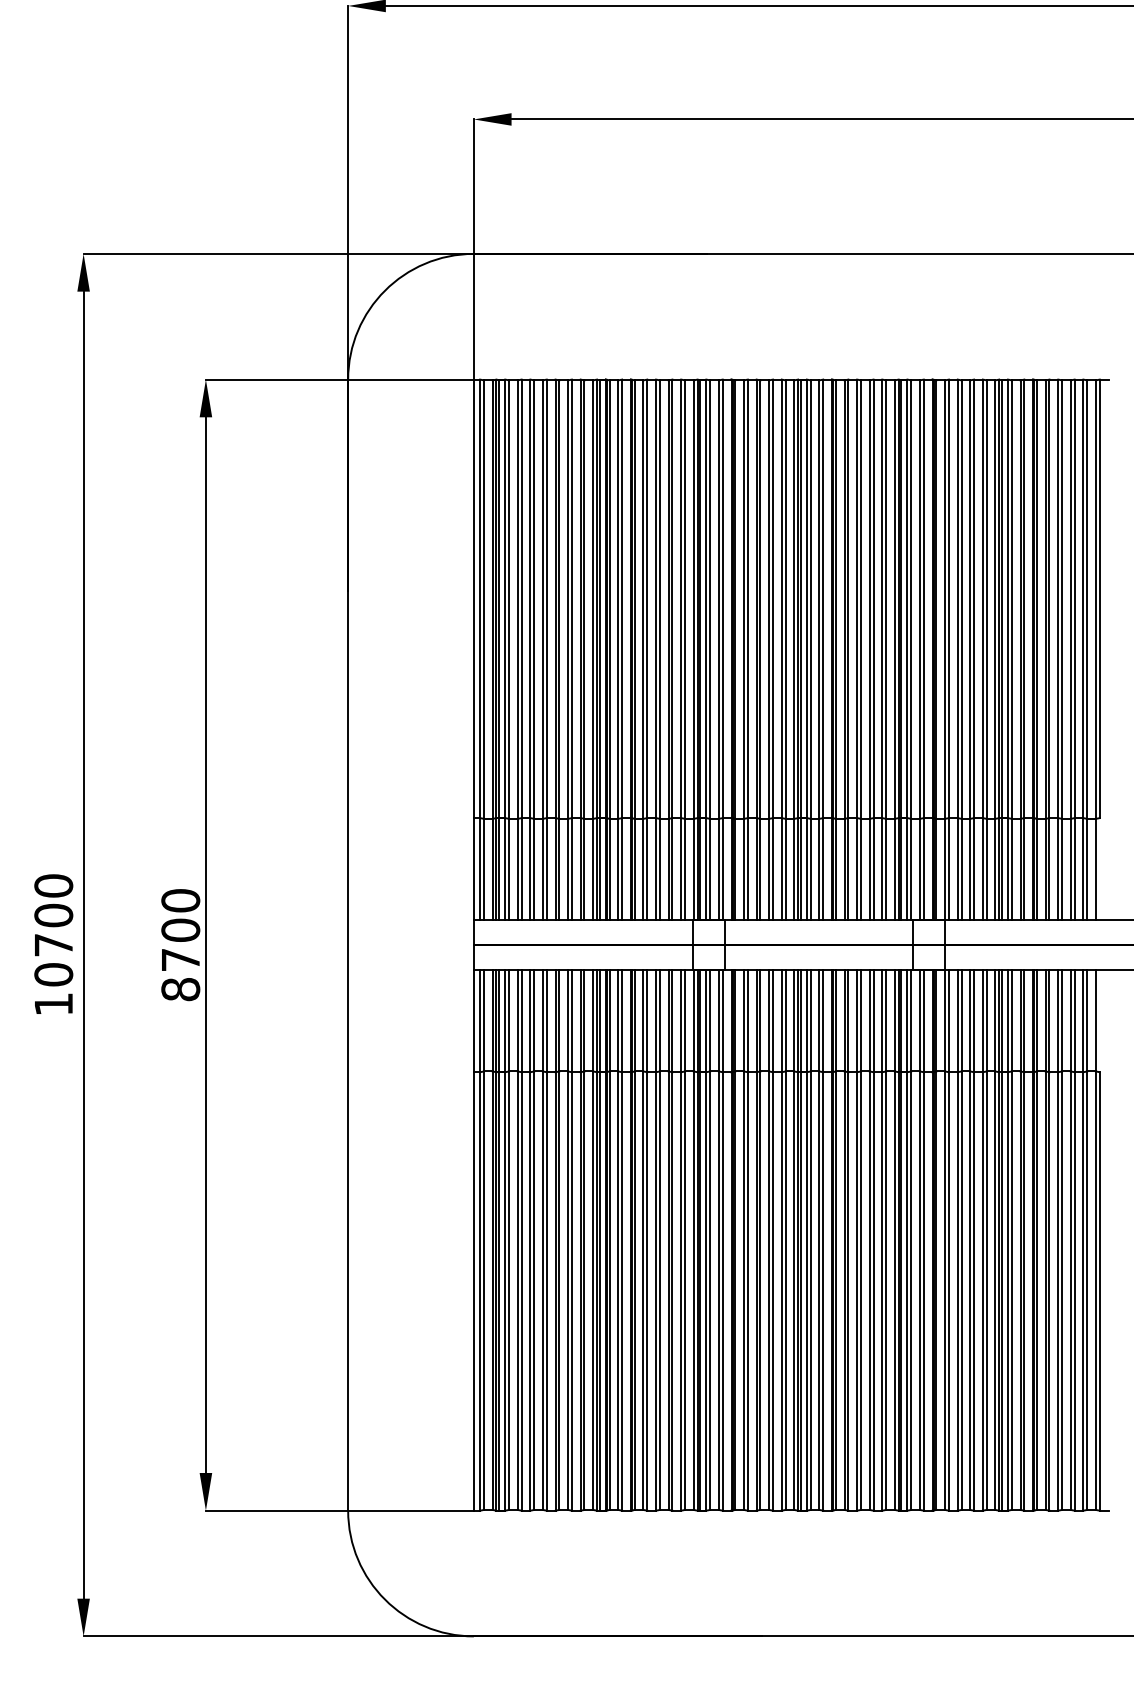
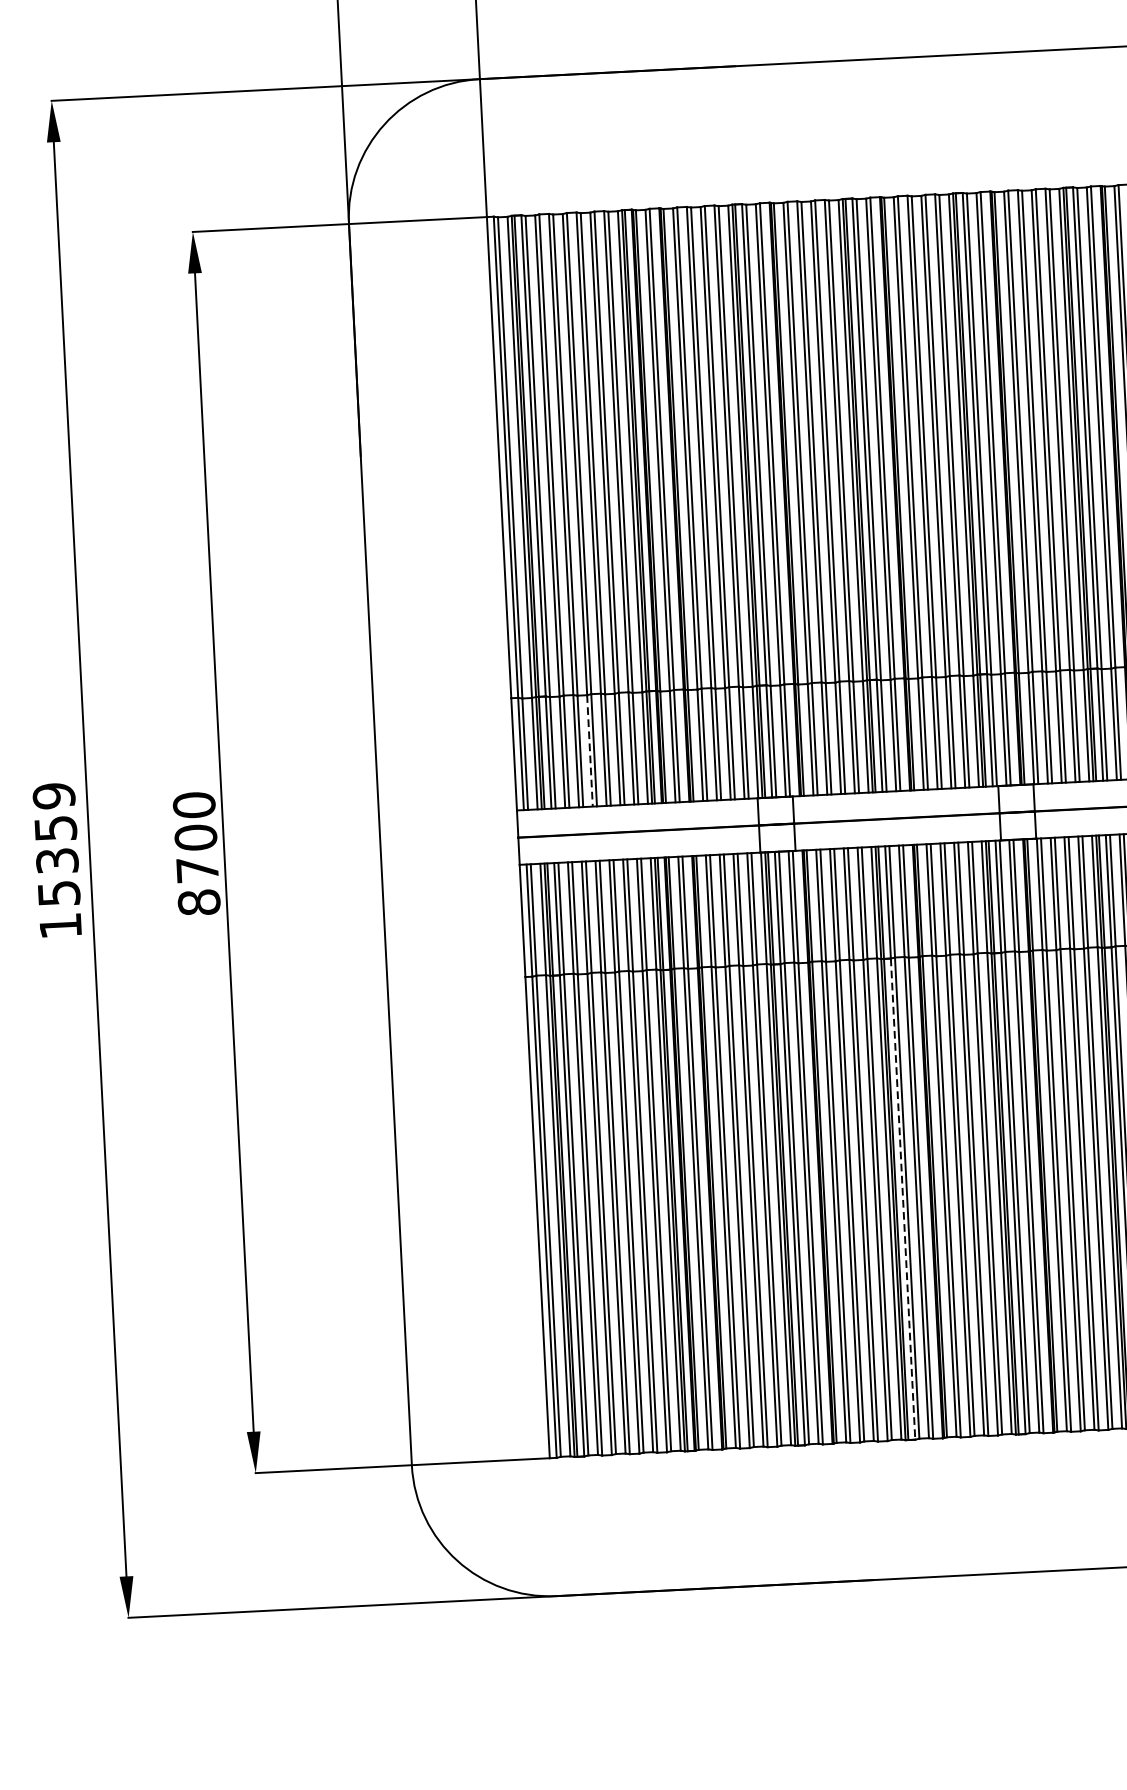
line: (542, 869) -> (589, 750), solid -> dashed
text: (53, 930) -> (56, 844), 10700 -> 15359
line: (806, 1291) -> (902, 1199), solid -> dashed

